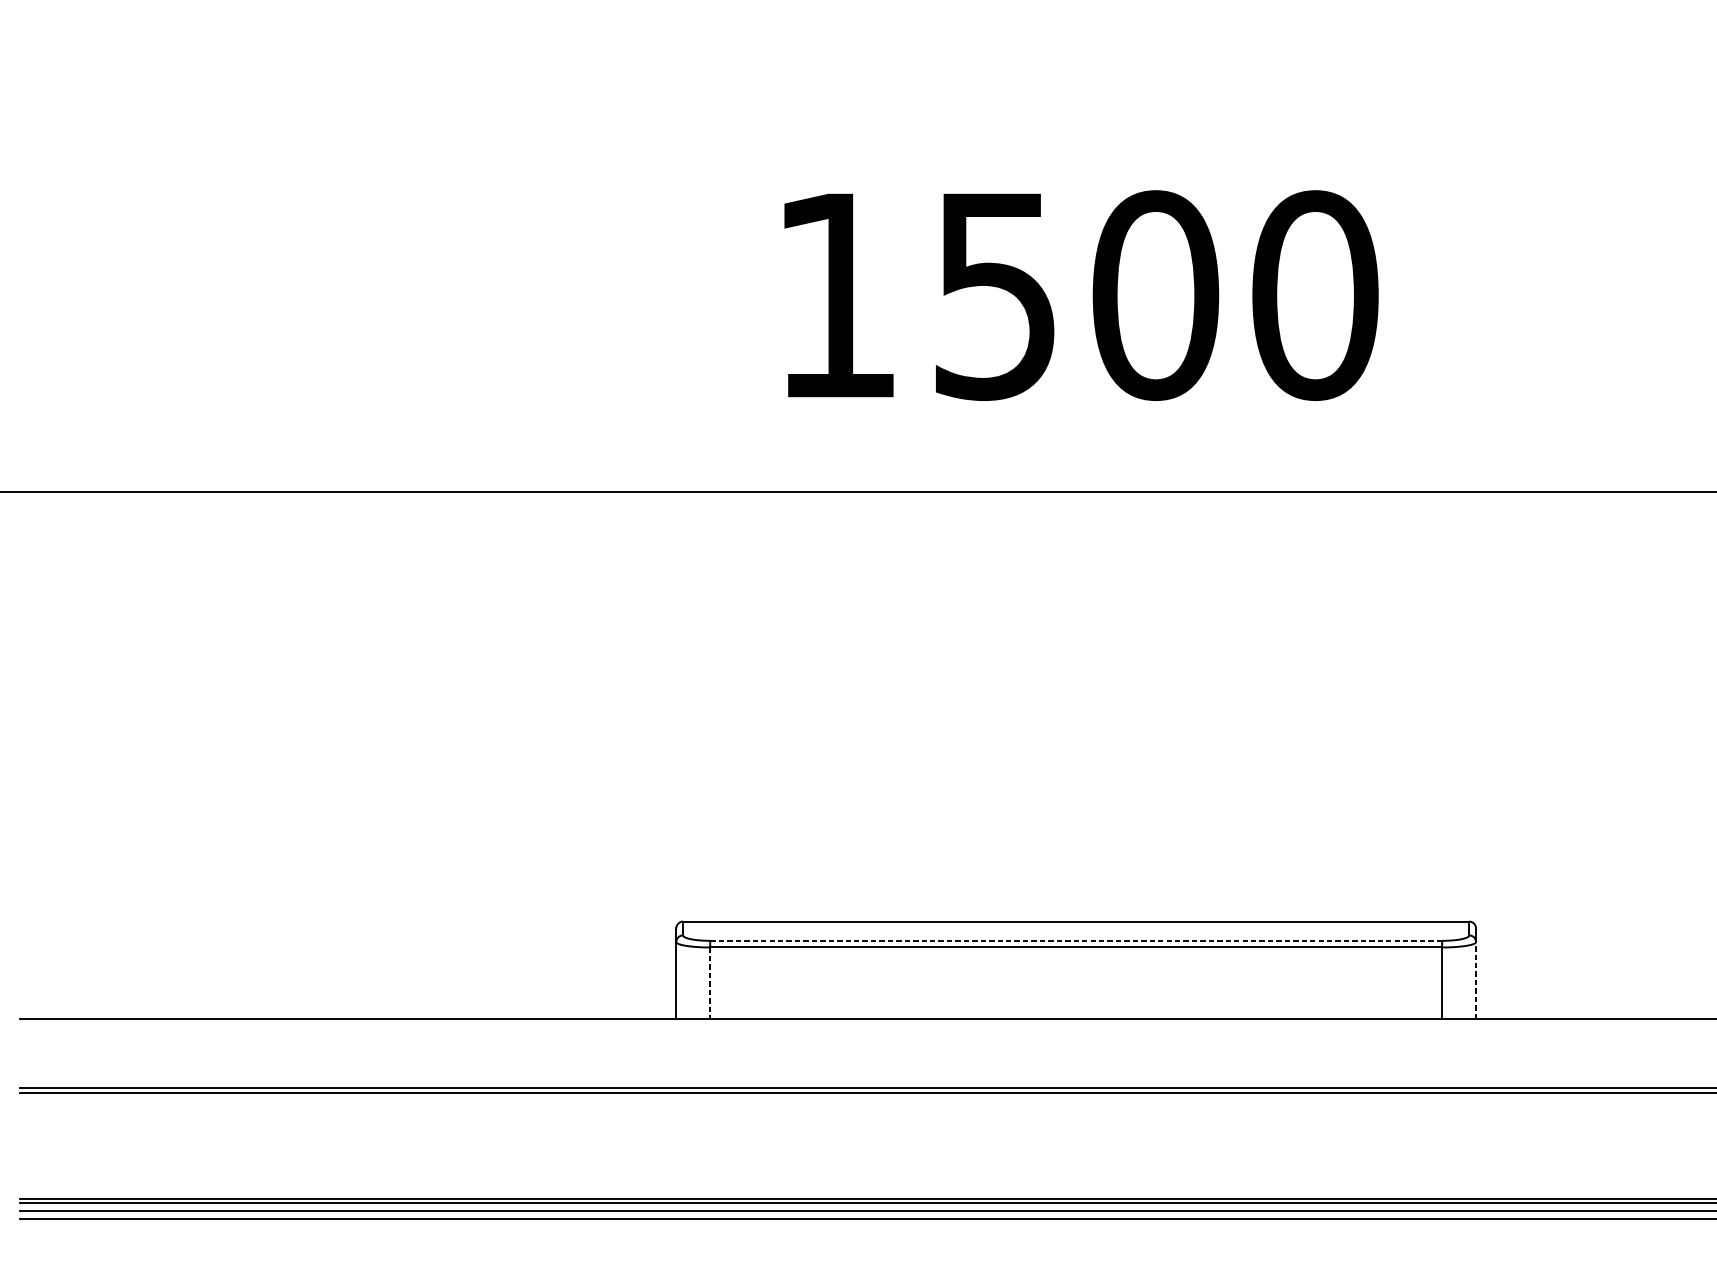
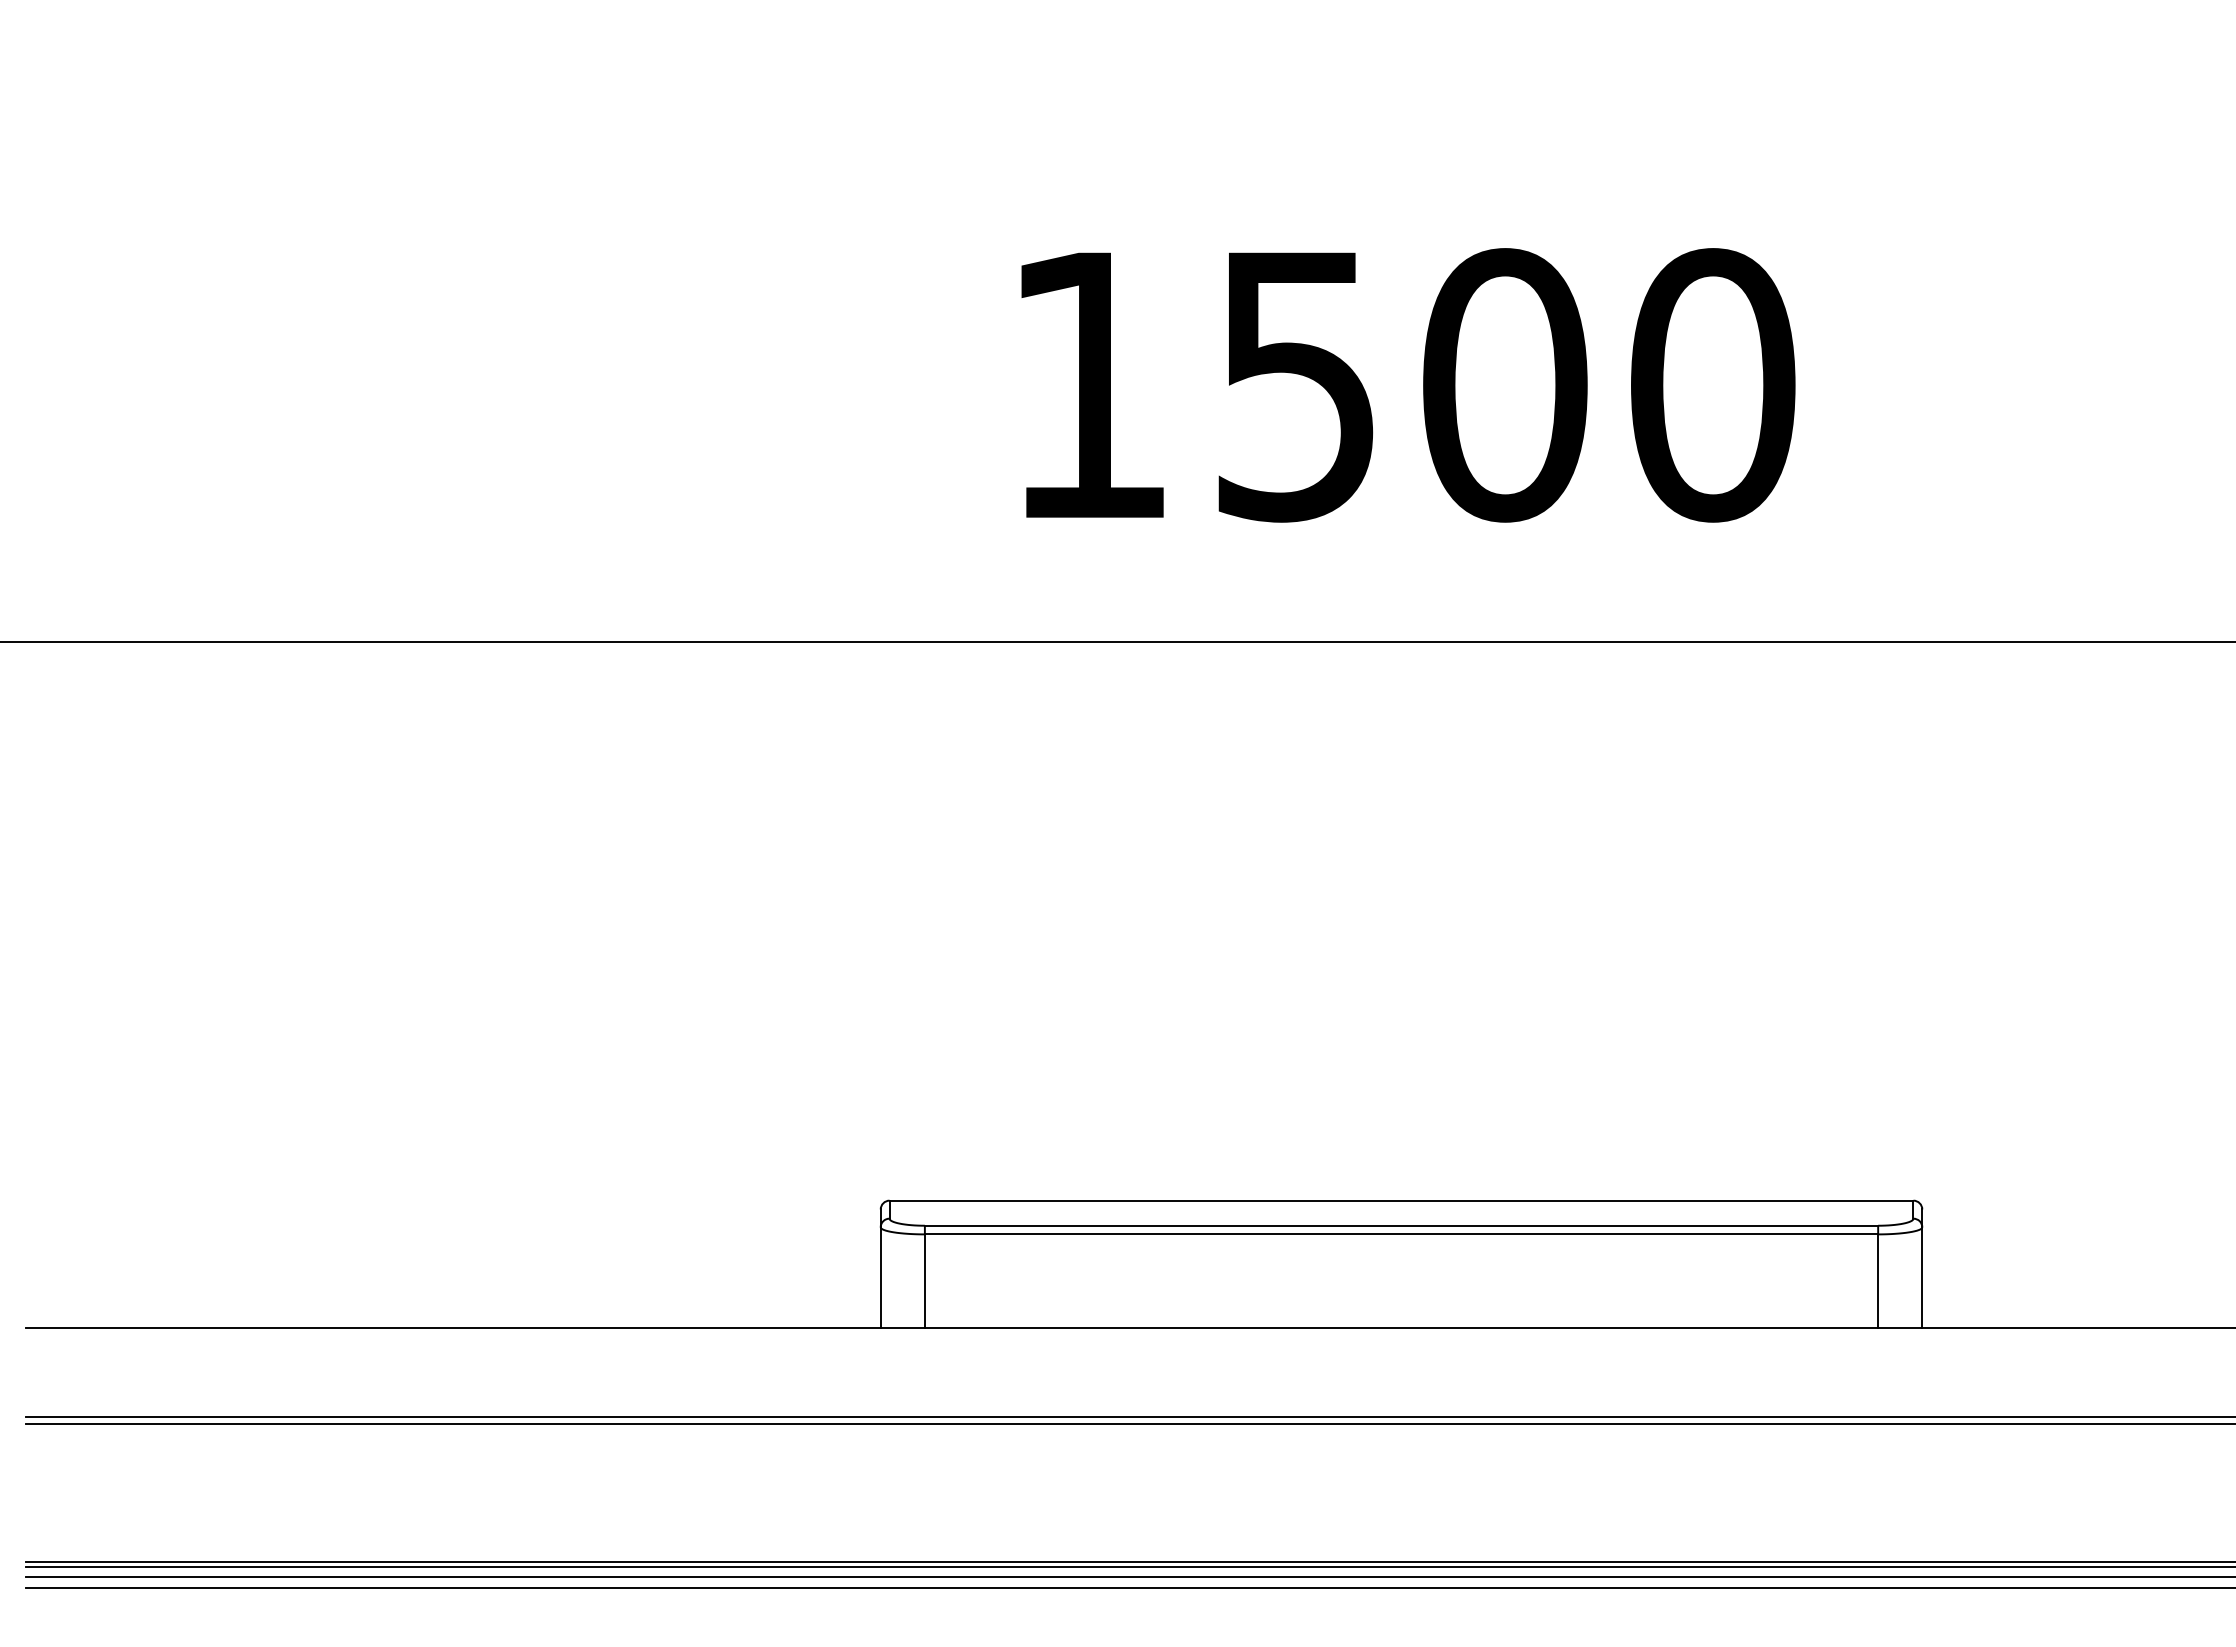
line: (1076, 940) -> (1401, 1225), dashed -> solid
line: (1476, 980) -> (1922, 1277), dashed -> solid
line: (709, 983) -> (924, 1281), dashed -> solid

